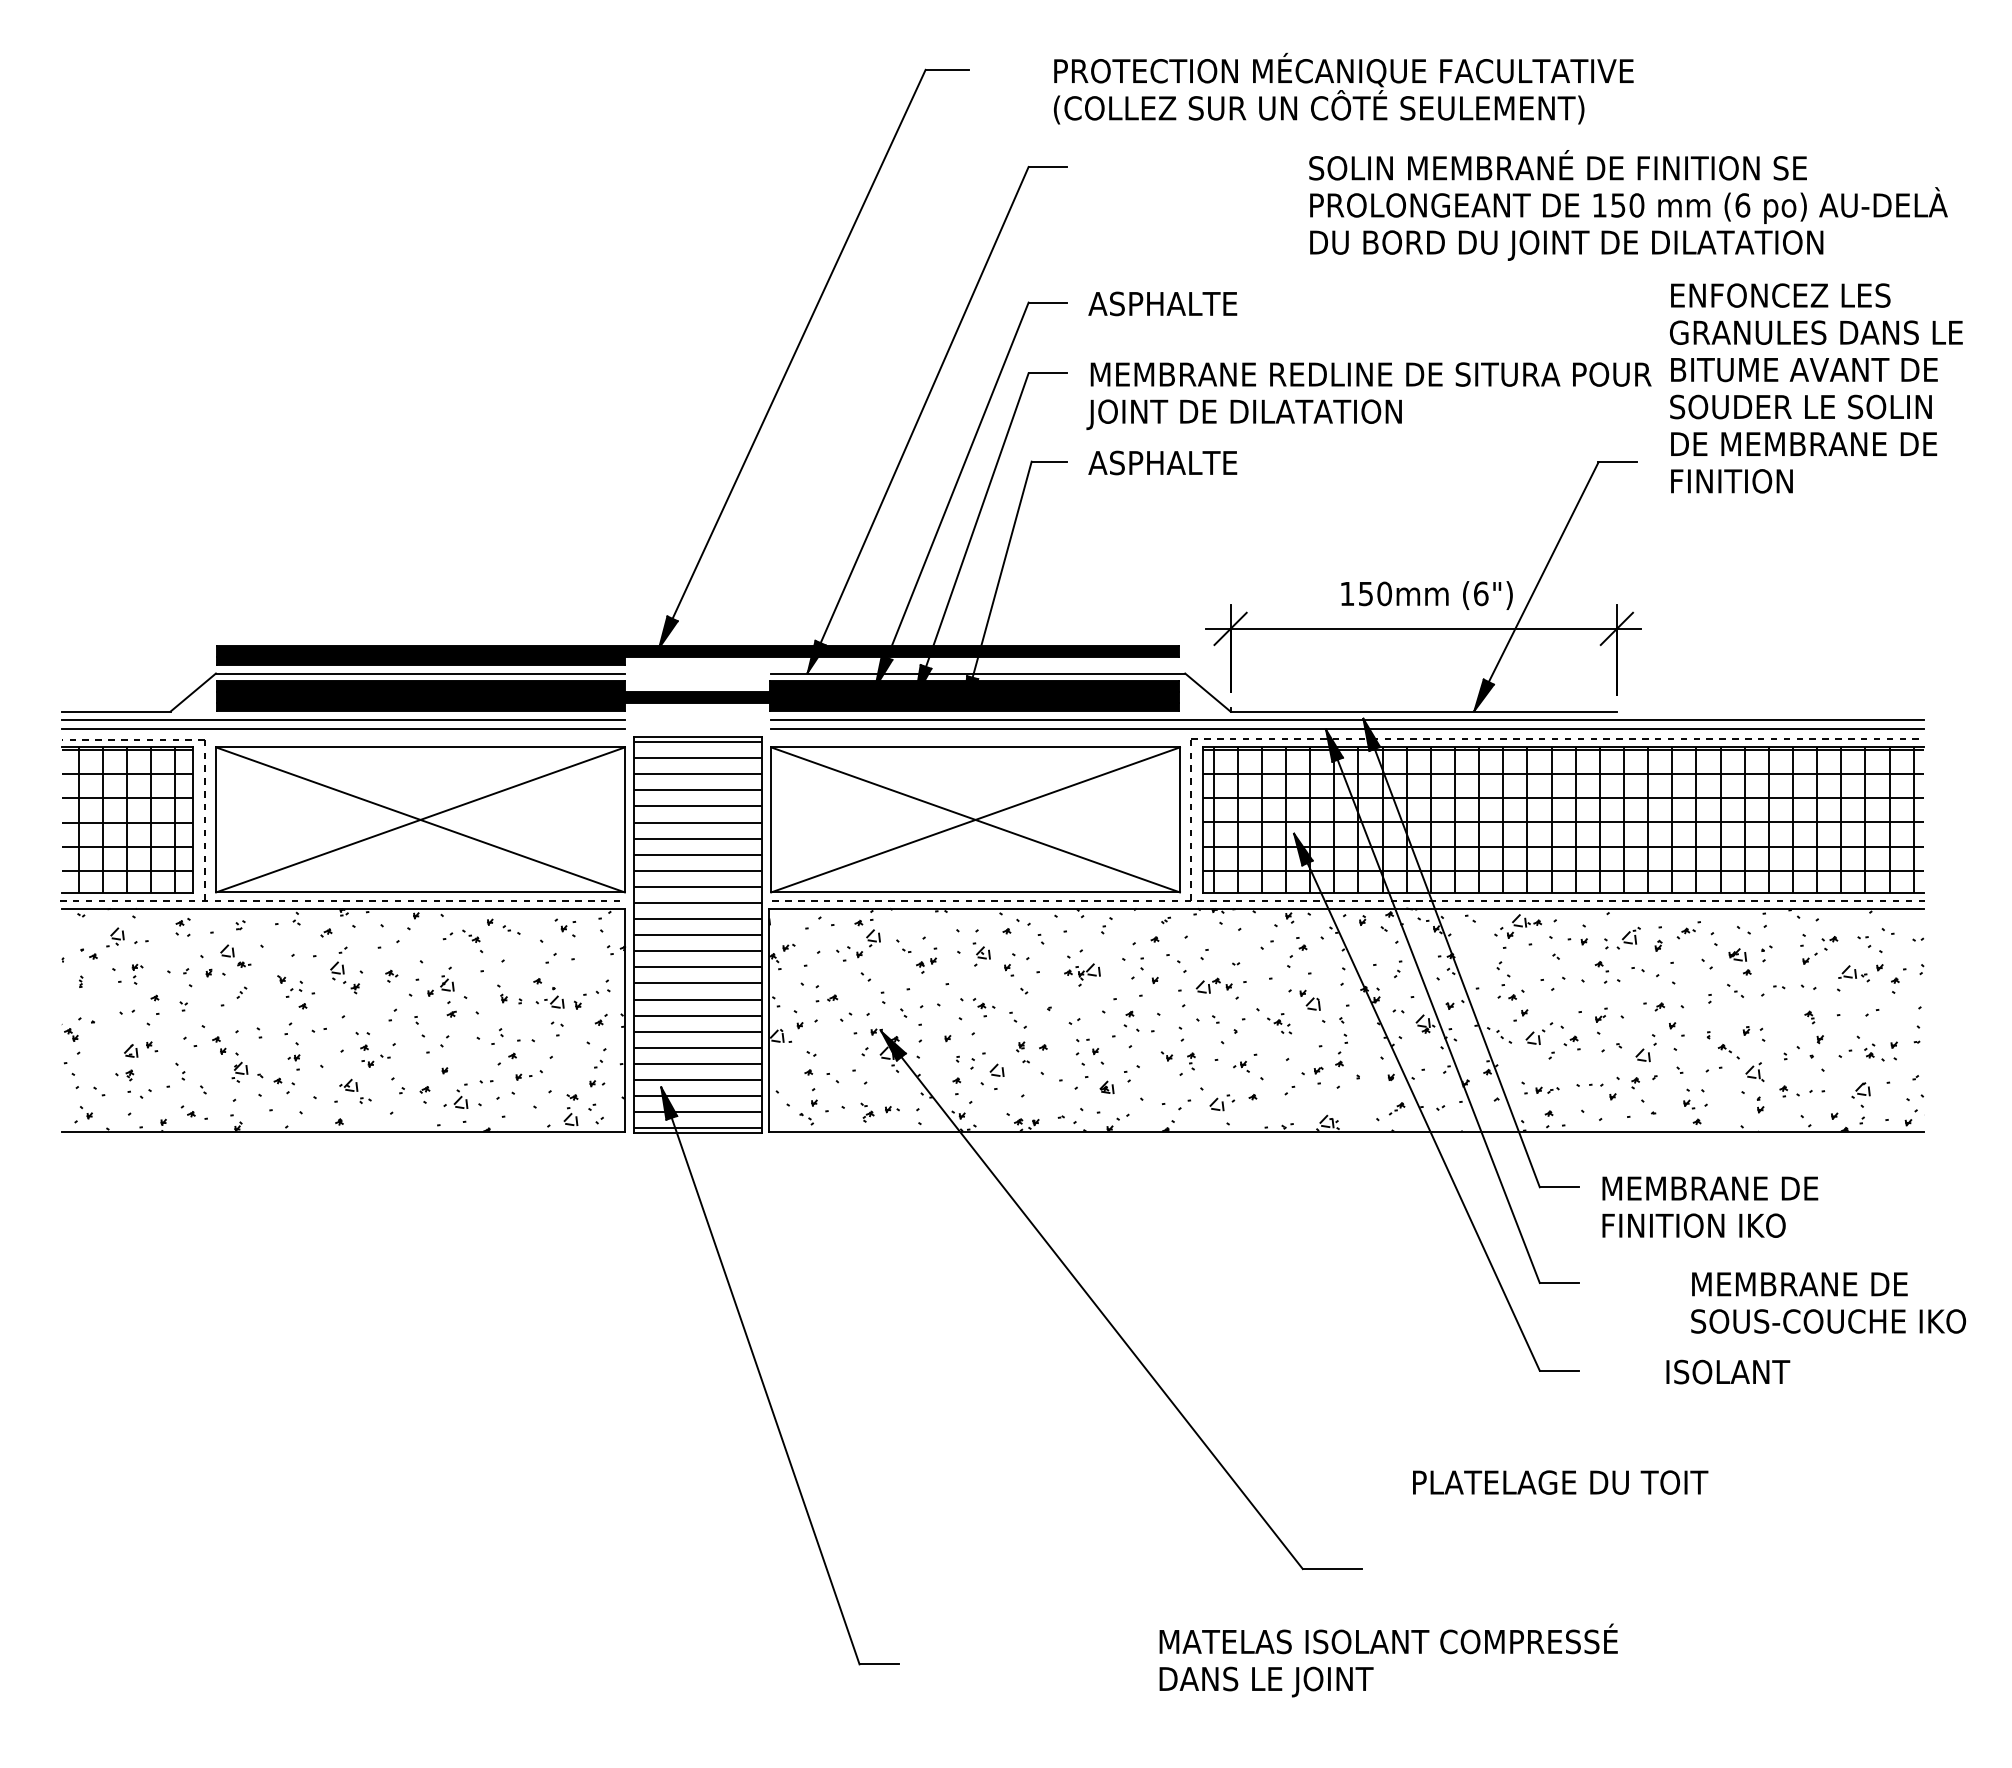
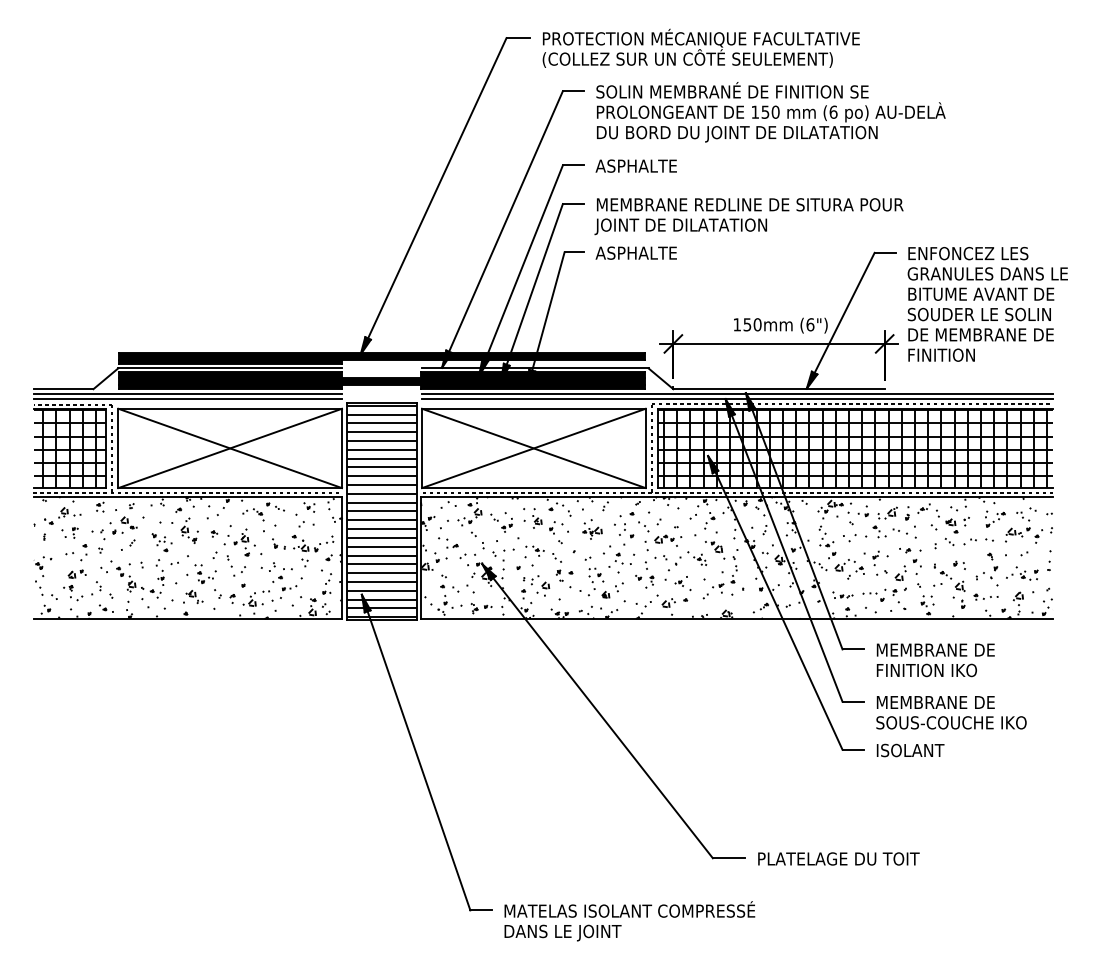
text: (1342, 87) -> (700, 47), moved
text: (1627, 205) -> (770, 112), moved
text: (1815, 388) -> (987, 304), moved
text: (1828, 1302) -> (951, 712), moved
text: (1728, 1372) -> (910, 750), moved
text: (1559, 1481) -> (838, 858), moved
text: (1388, 1660) -> (629, 921), moved

